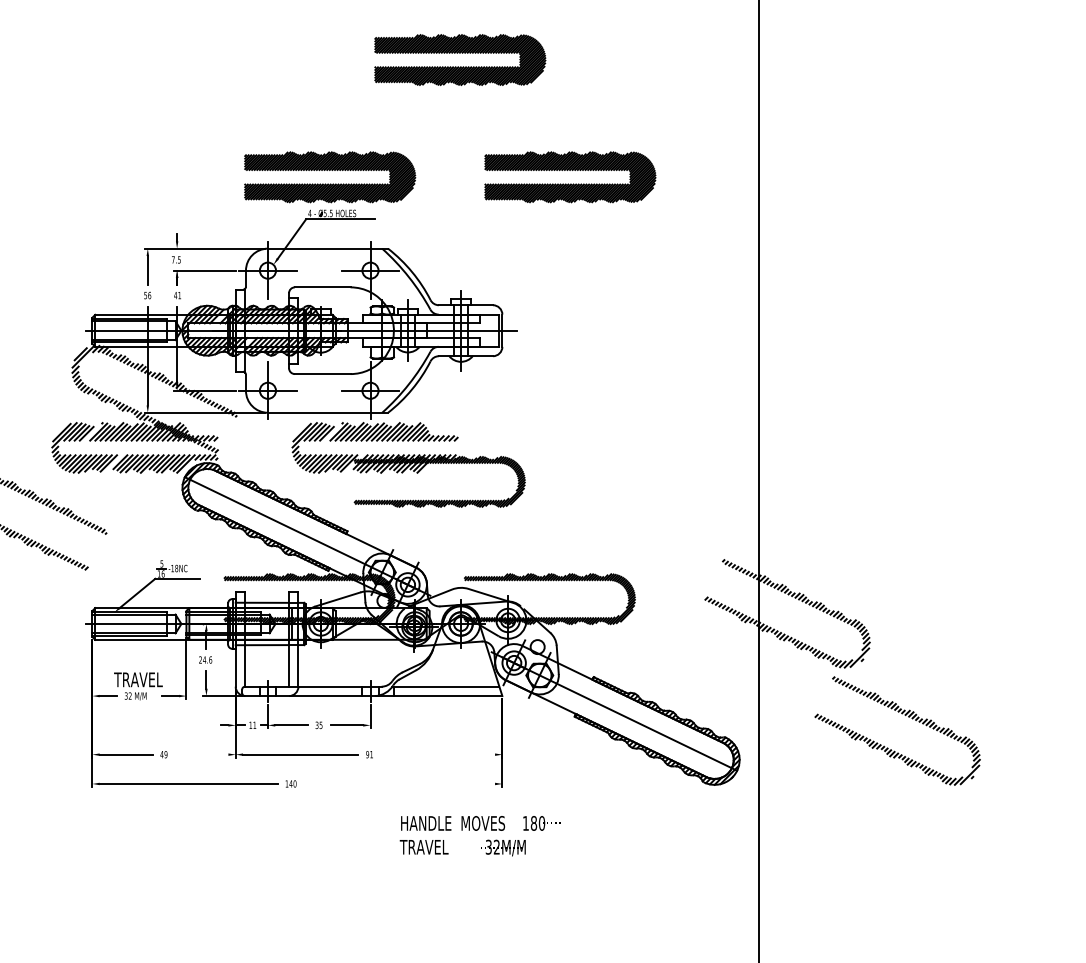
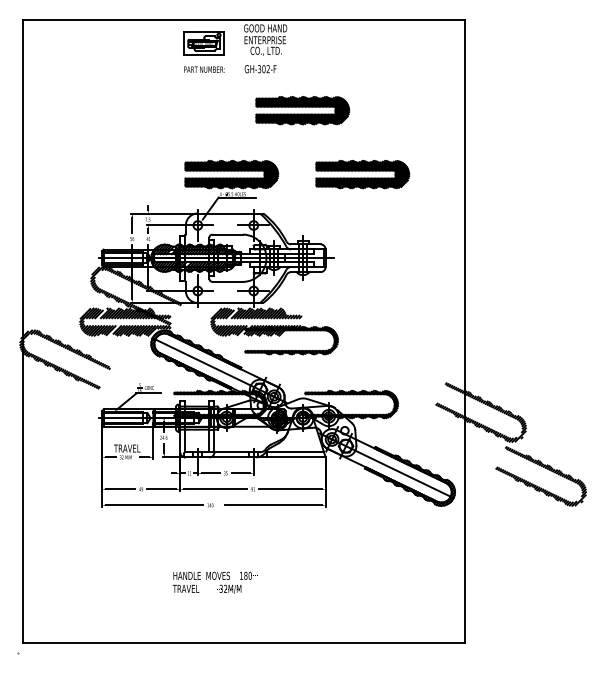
line: (201, 754) -> (161, 489), added
line: (436, 754) -> (289, 489), added
line: (404, 784) -> (272, 505), added
text: (476, 835) -> (214, 582), moved

